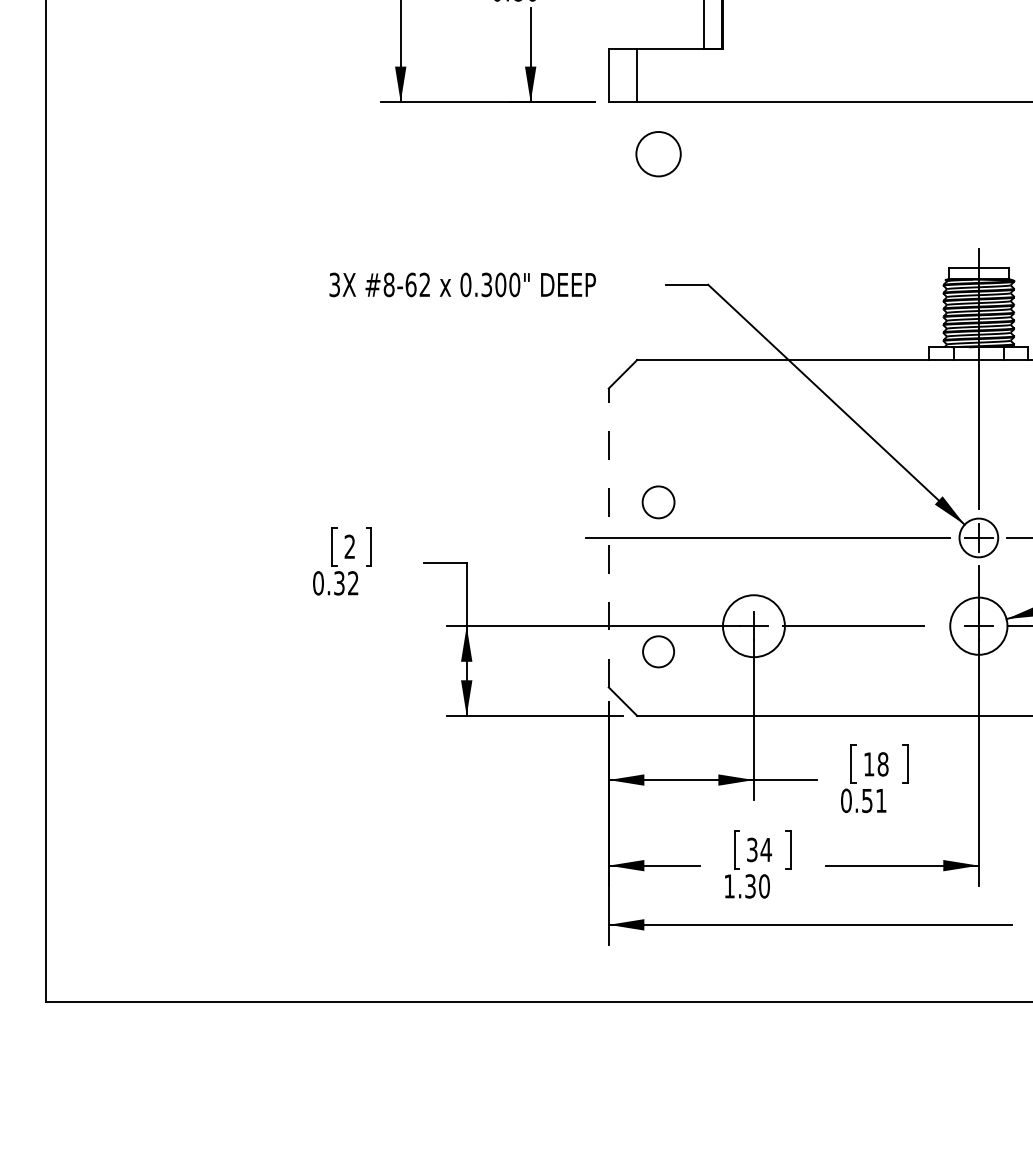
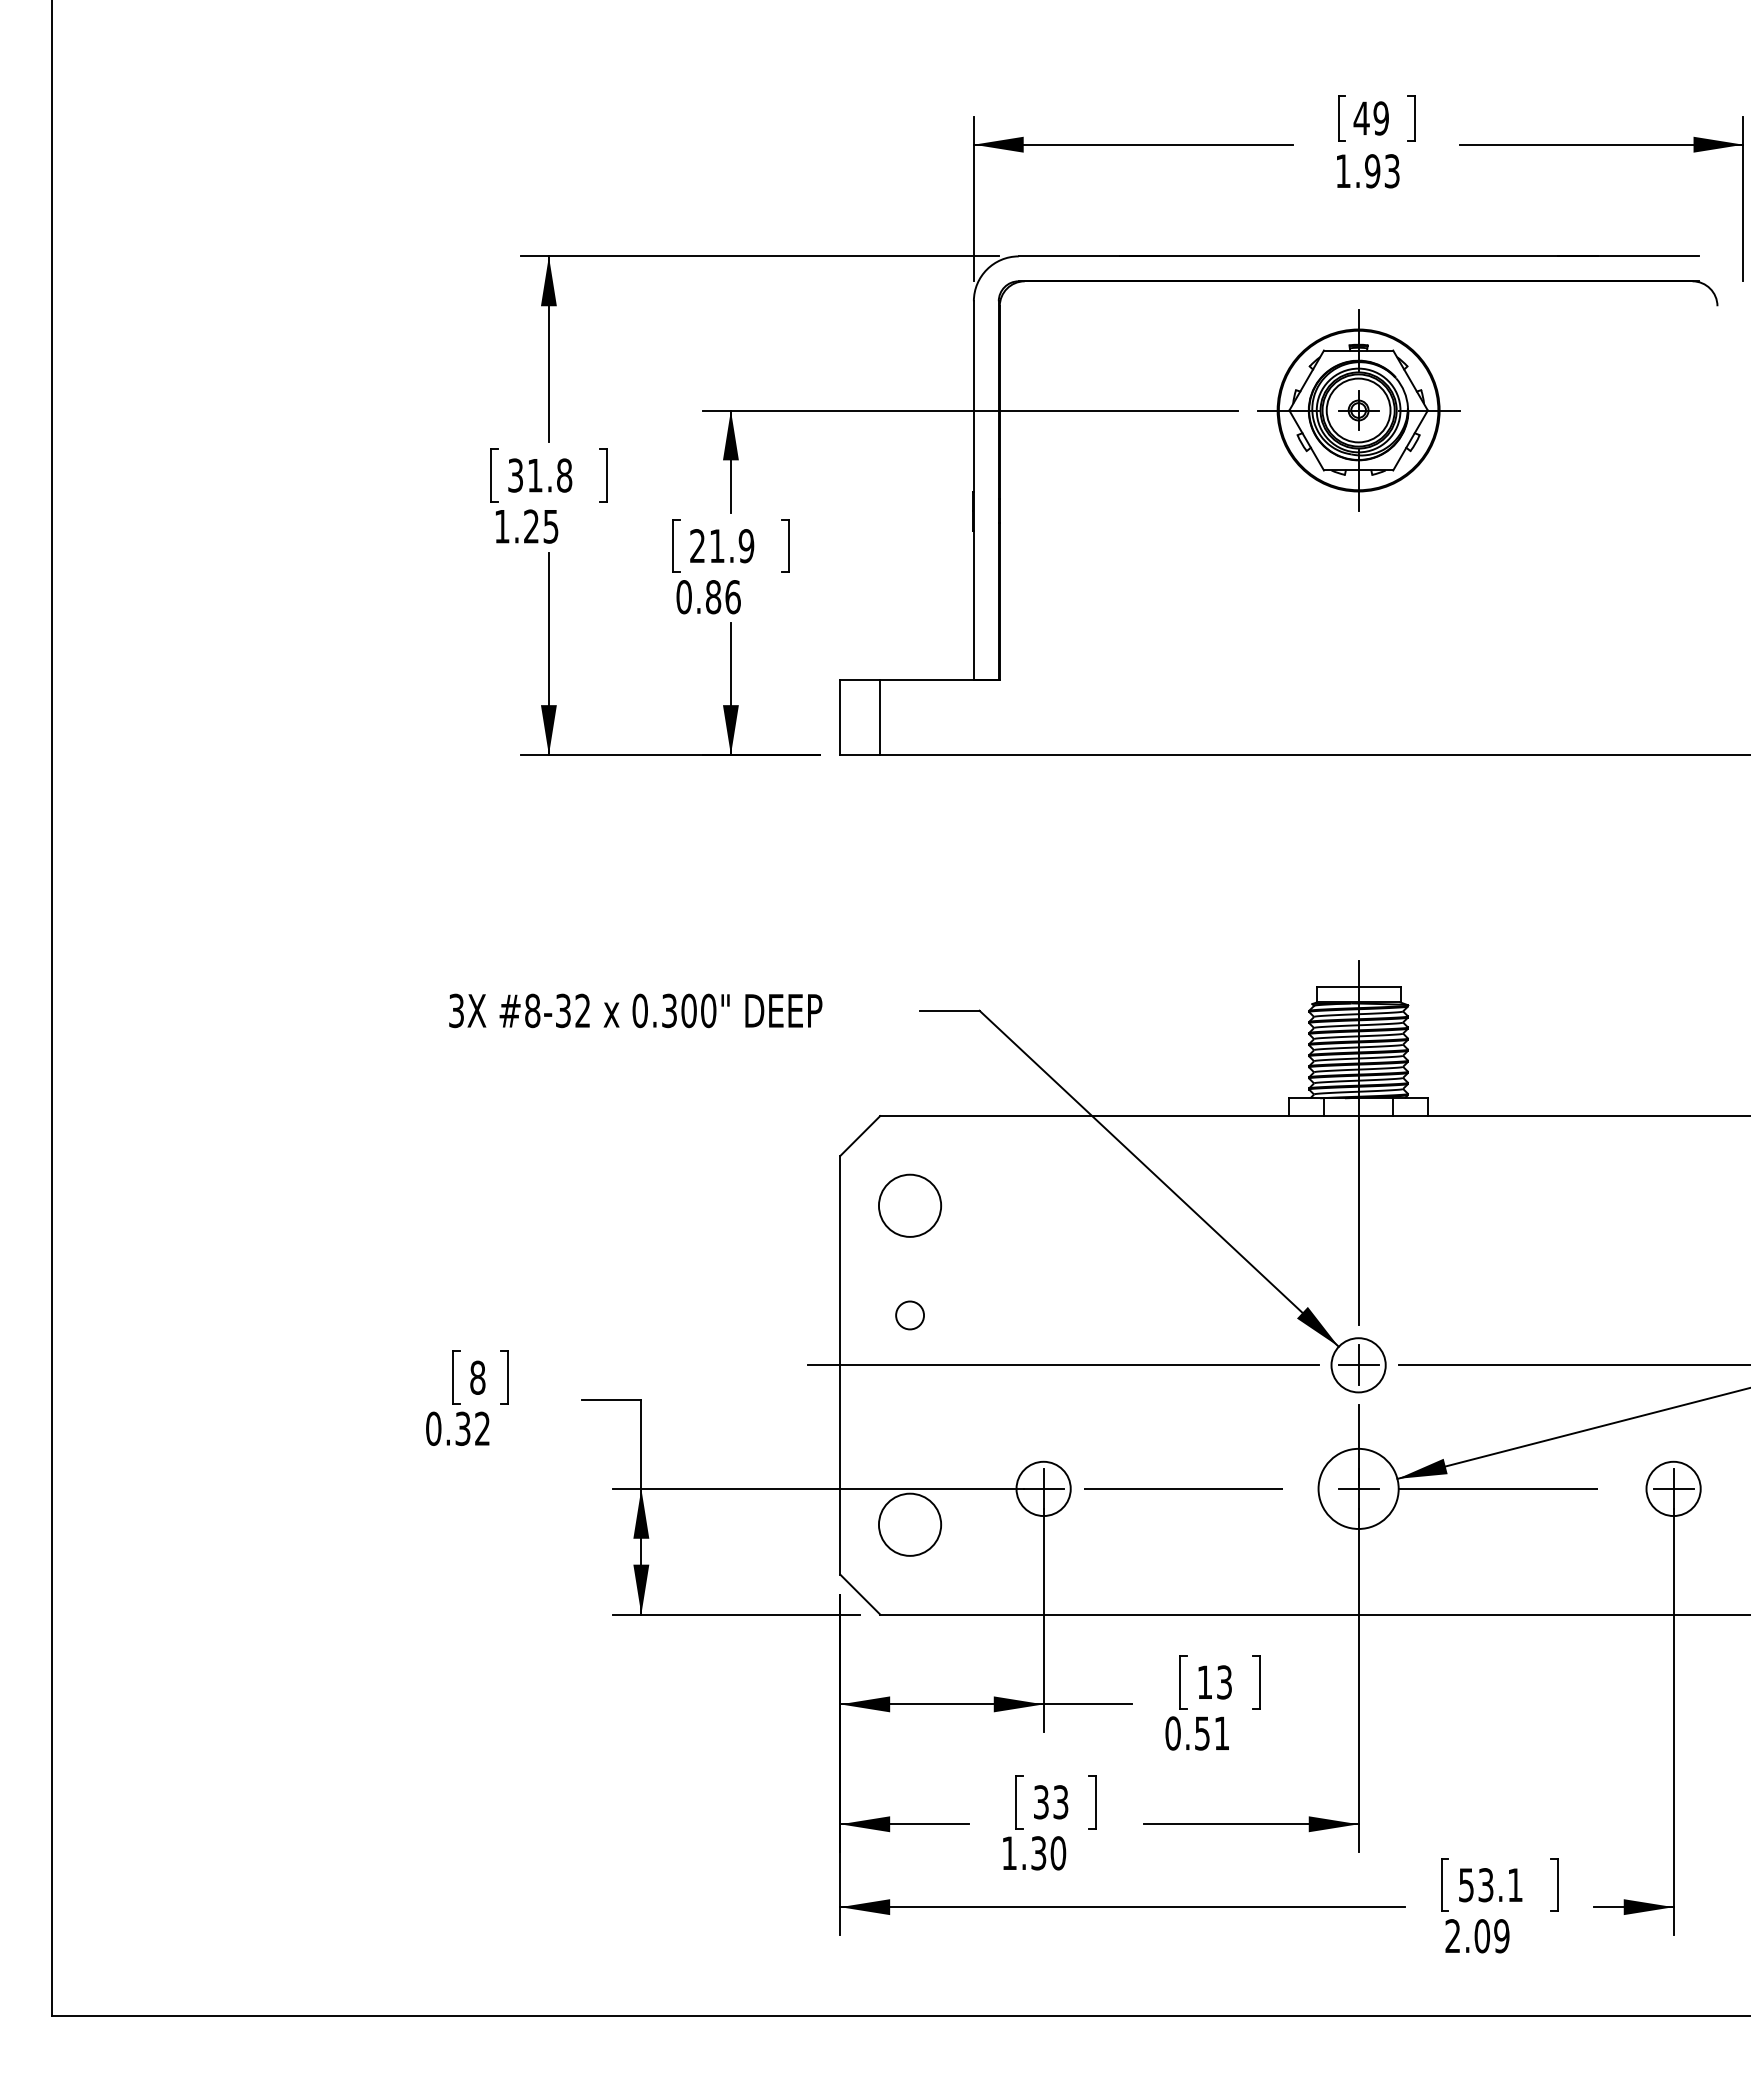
circle: (658, 153) -> (910, 1205), moved
text: (411, 284) -> (563, 1010), #8-62 -> #8-32
circle: (658, 502) -> (910, 1315), size x0.62
line: (608, 537) -> (840, 1364), dashed -> solid
text: (349, 546) -> (477, 1377), 2 -> 8
circle: (753, 625) -> (1043, 1488), size x0.62
circle: (658, 651) -> (909, 1524), size x1.43
text: (883, 764) -> (1224, 1682), 18 -> 13
text: (766, 850) -> (1060, 1802), 34 -> 33

